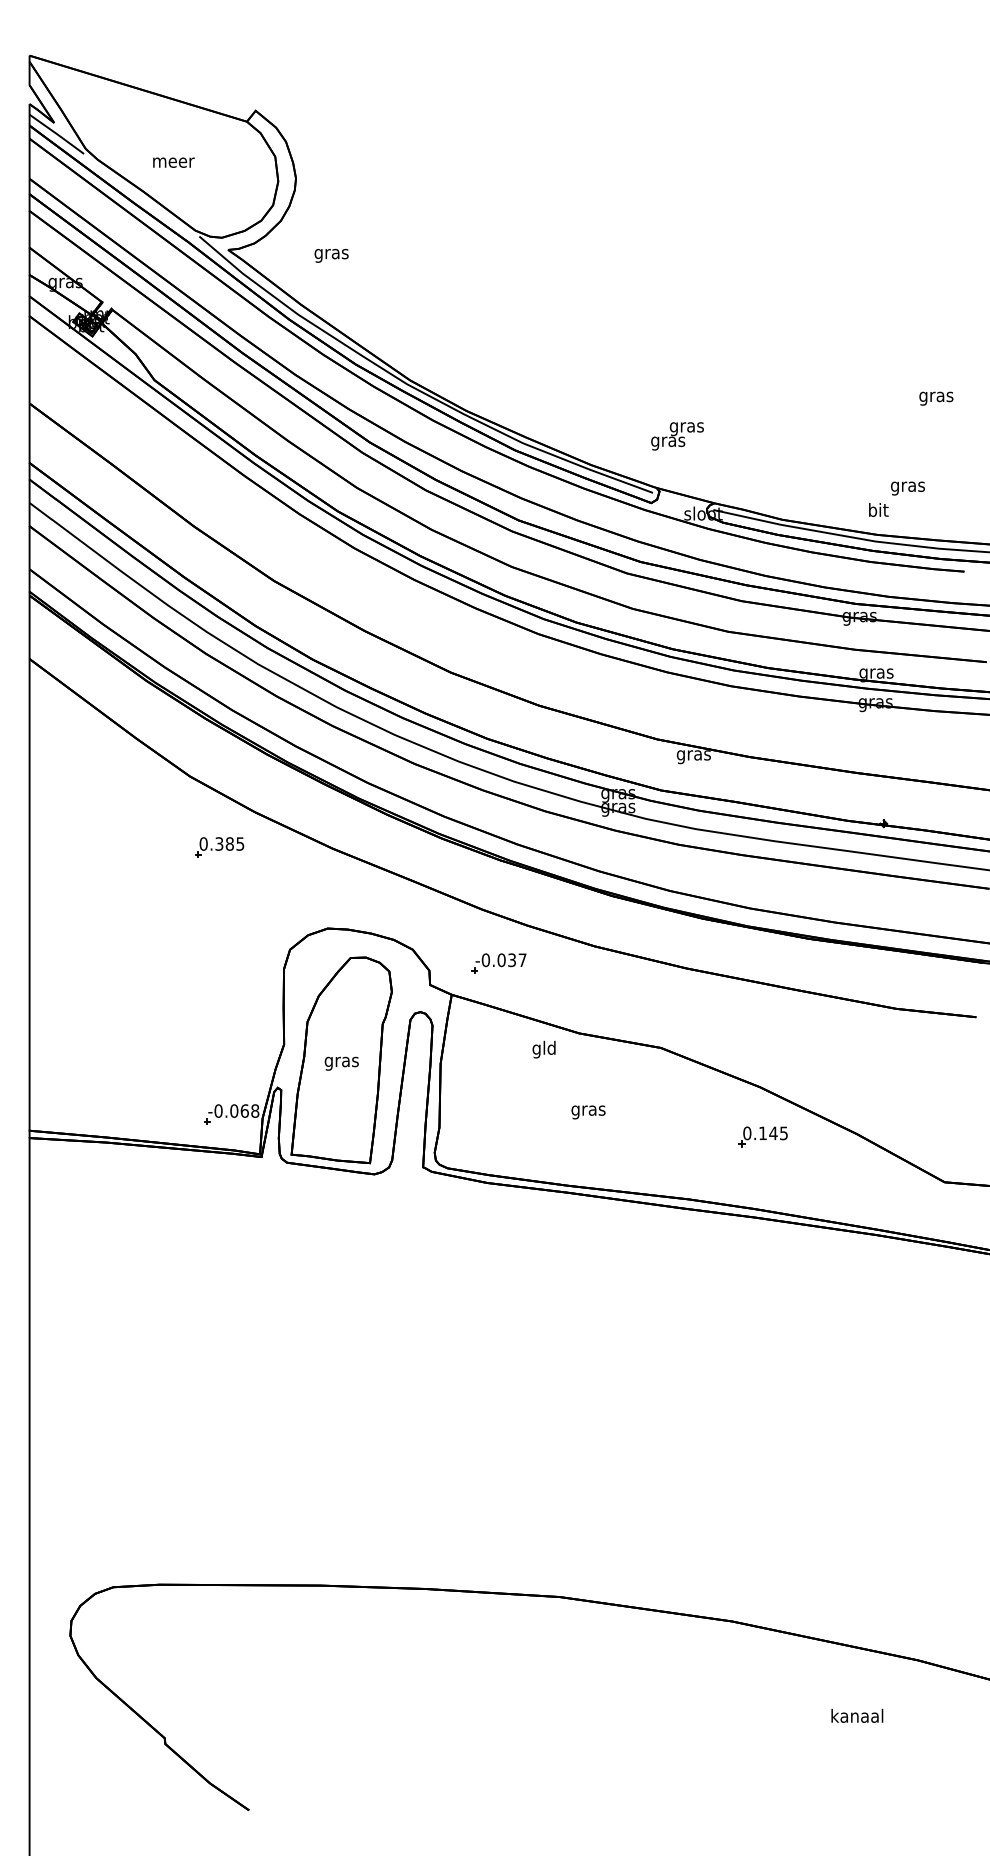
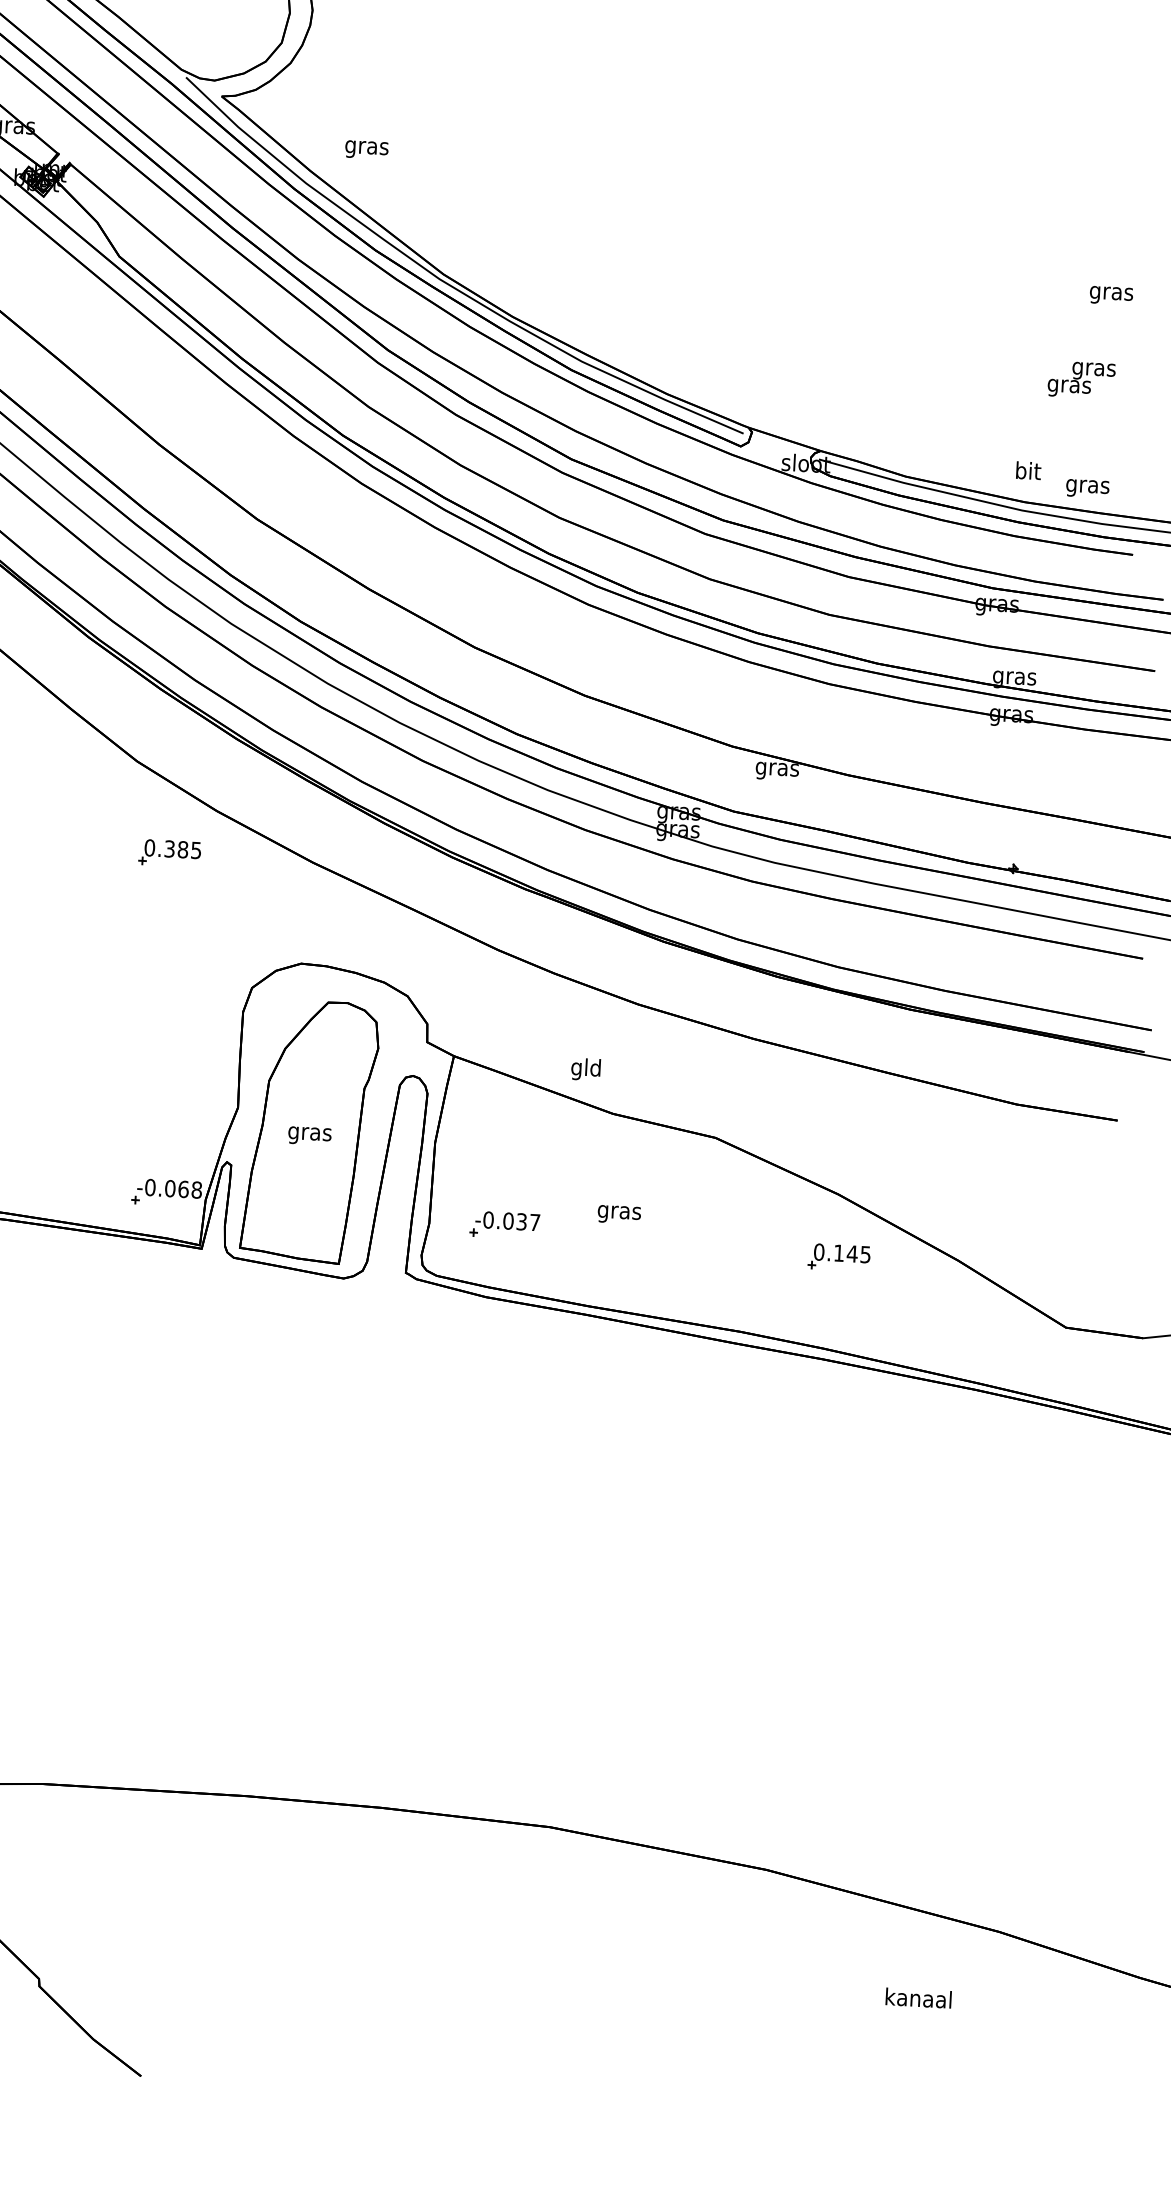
text: (331, 255) -> (366, 149), moved
text: (936, 398) -> (1111, 295), moved
text: (677, 436) -> (1081, 380), moved
text: (907, 488) -> (1087, 488), moved
part: (498, 963) -> (504, 1225), moved
text: (543, 1049) -> (585, 1069), moved

